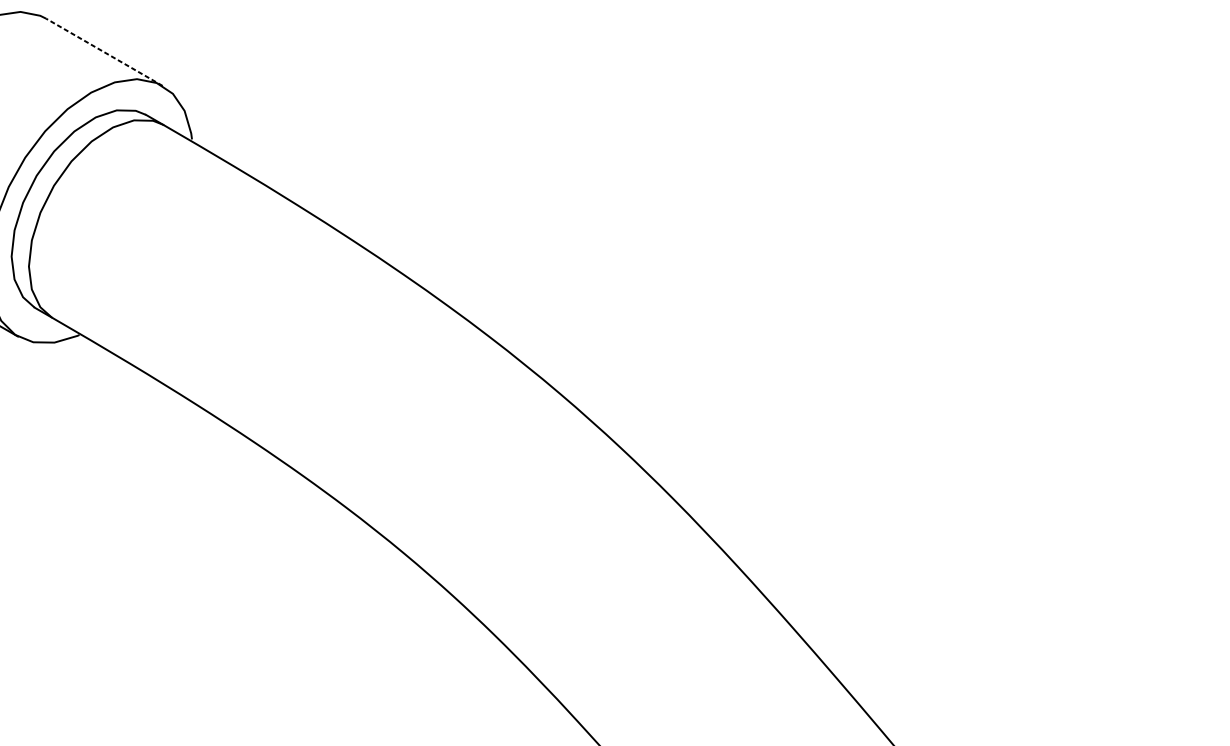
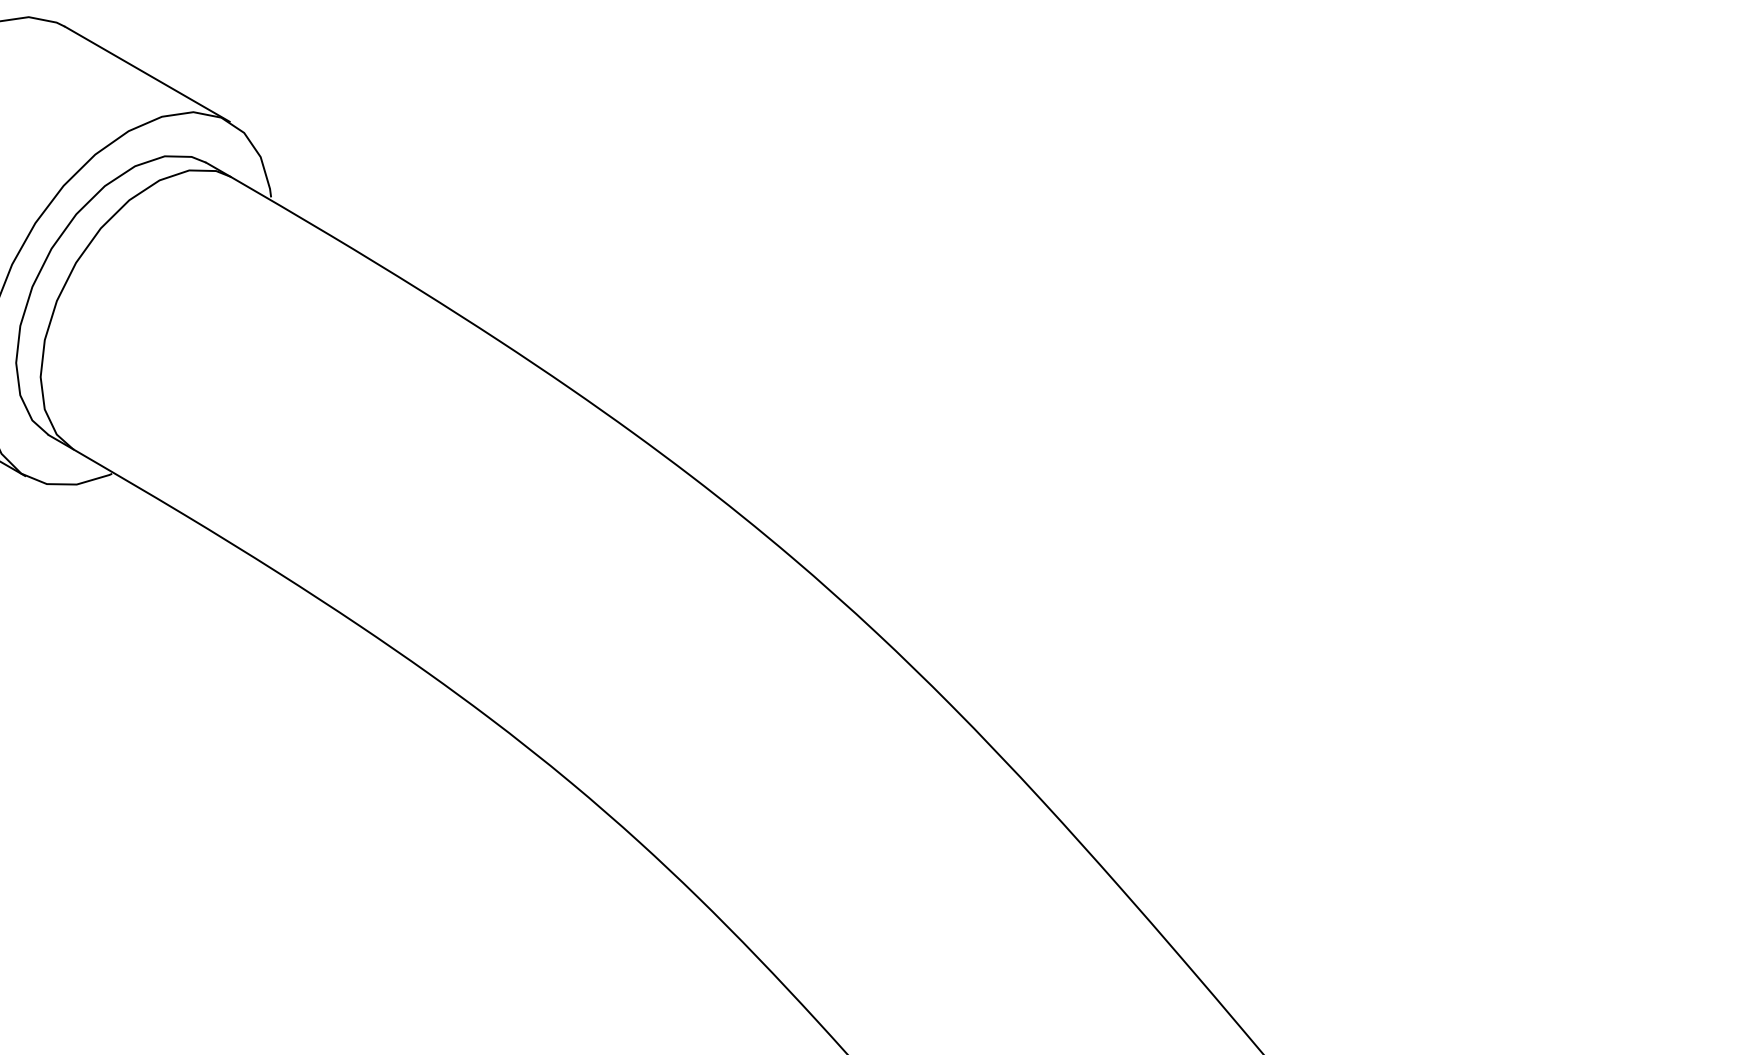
line: (103, 51) -> (146, 73), dashed -> solid

